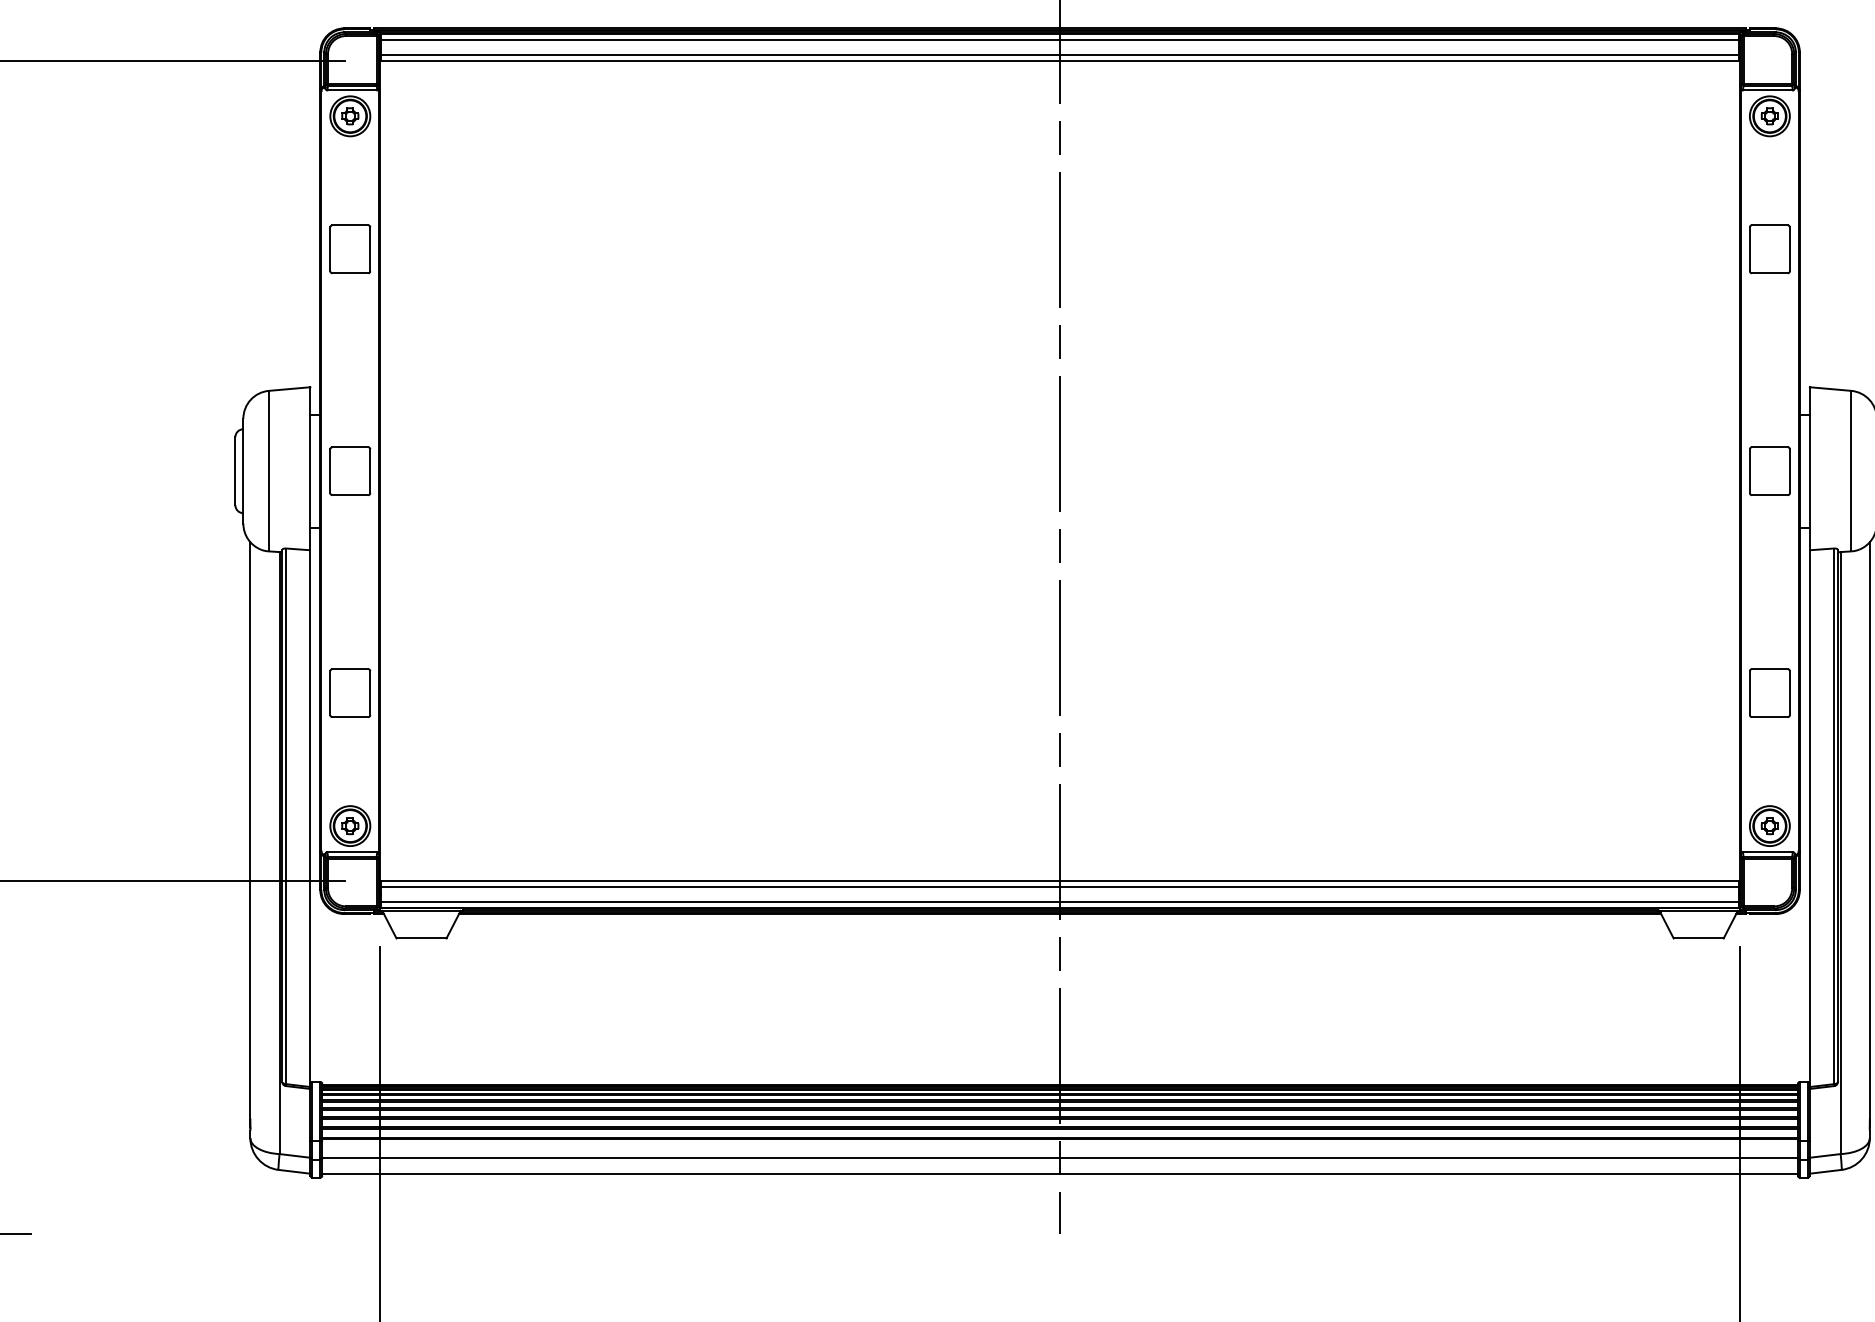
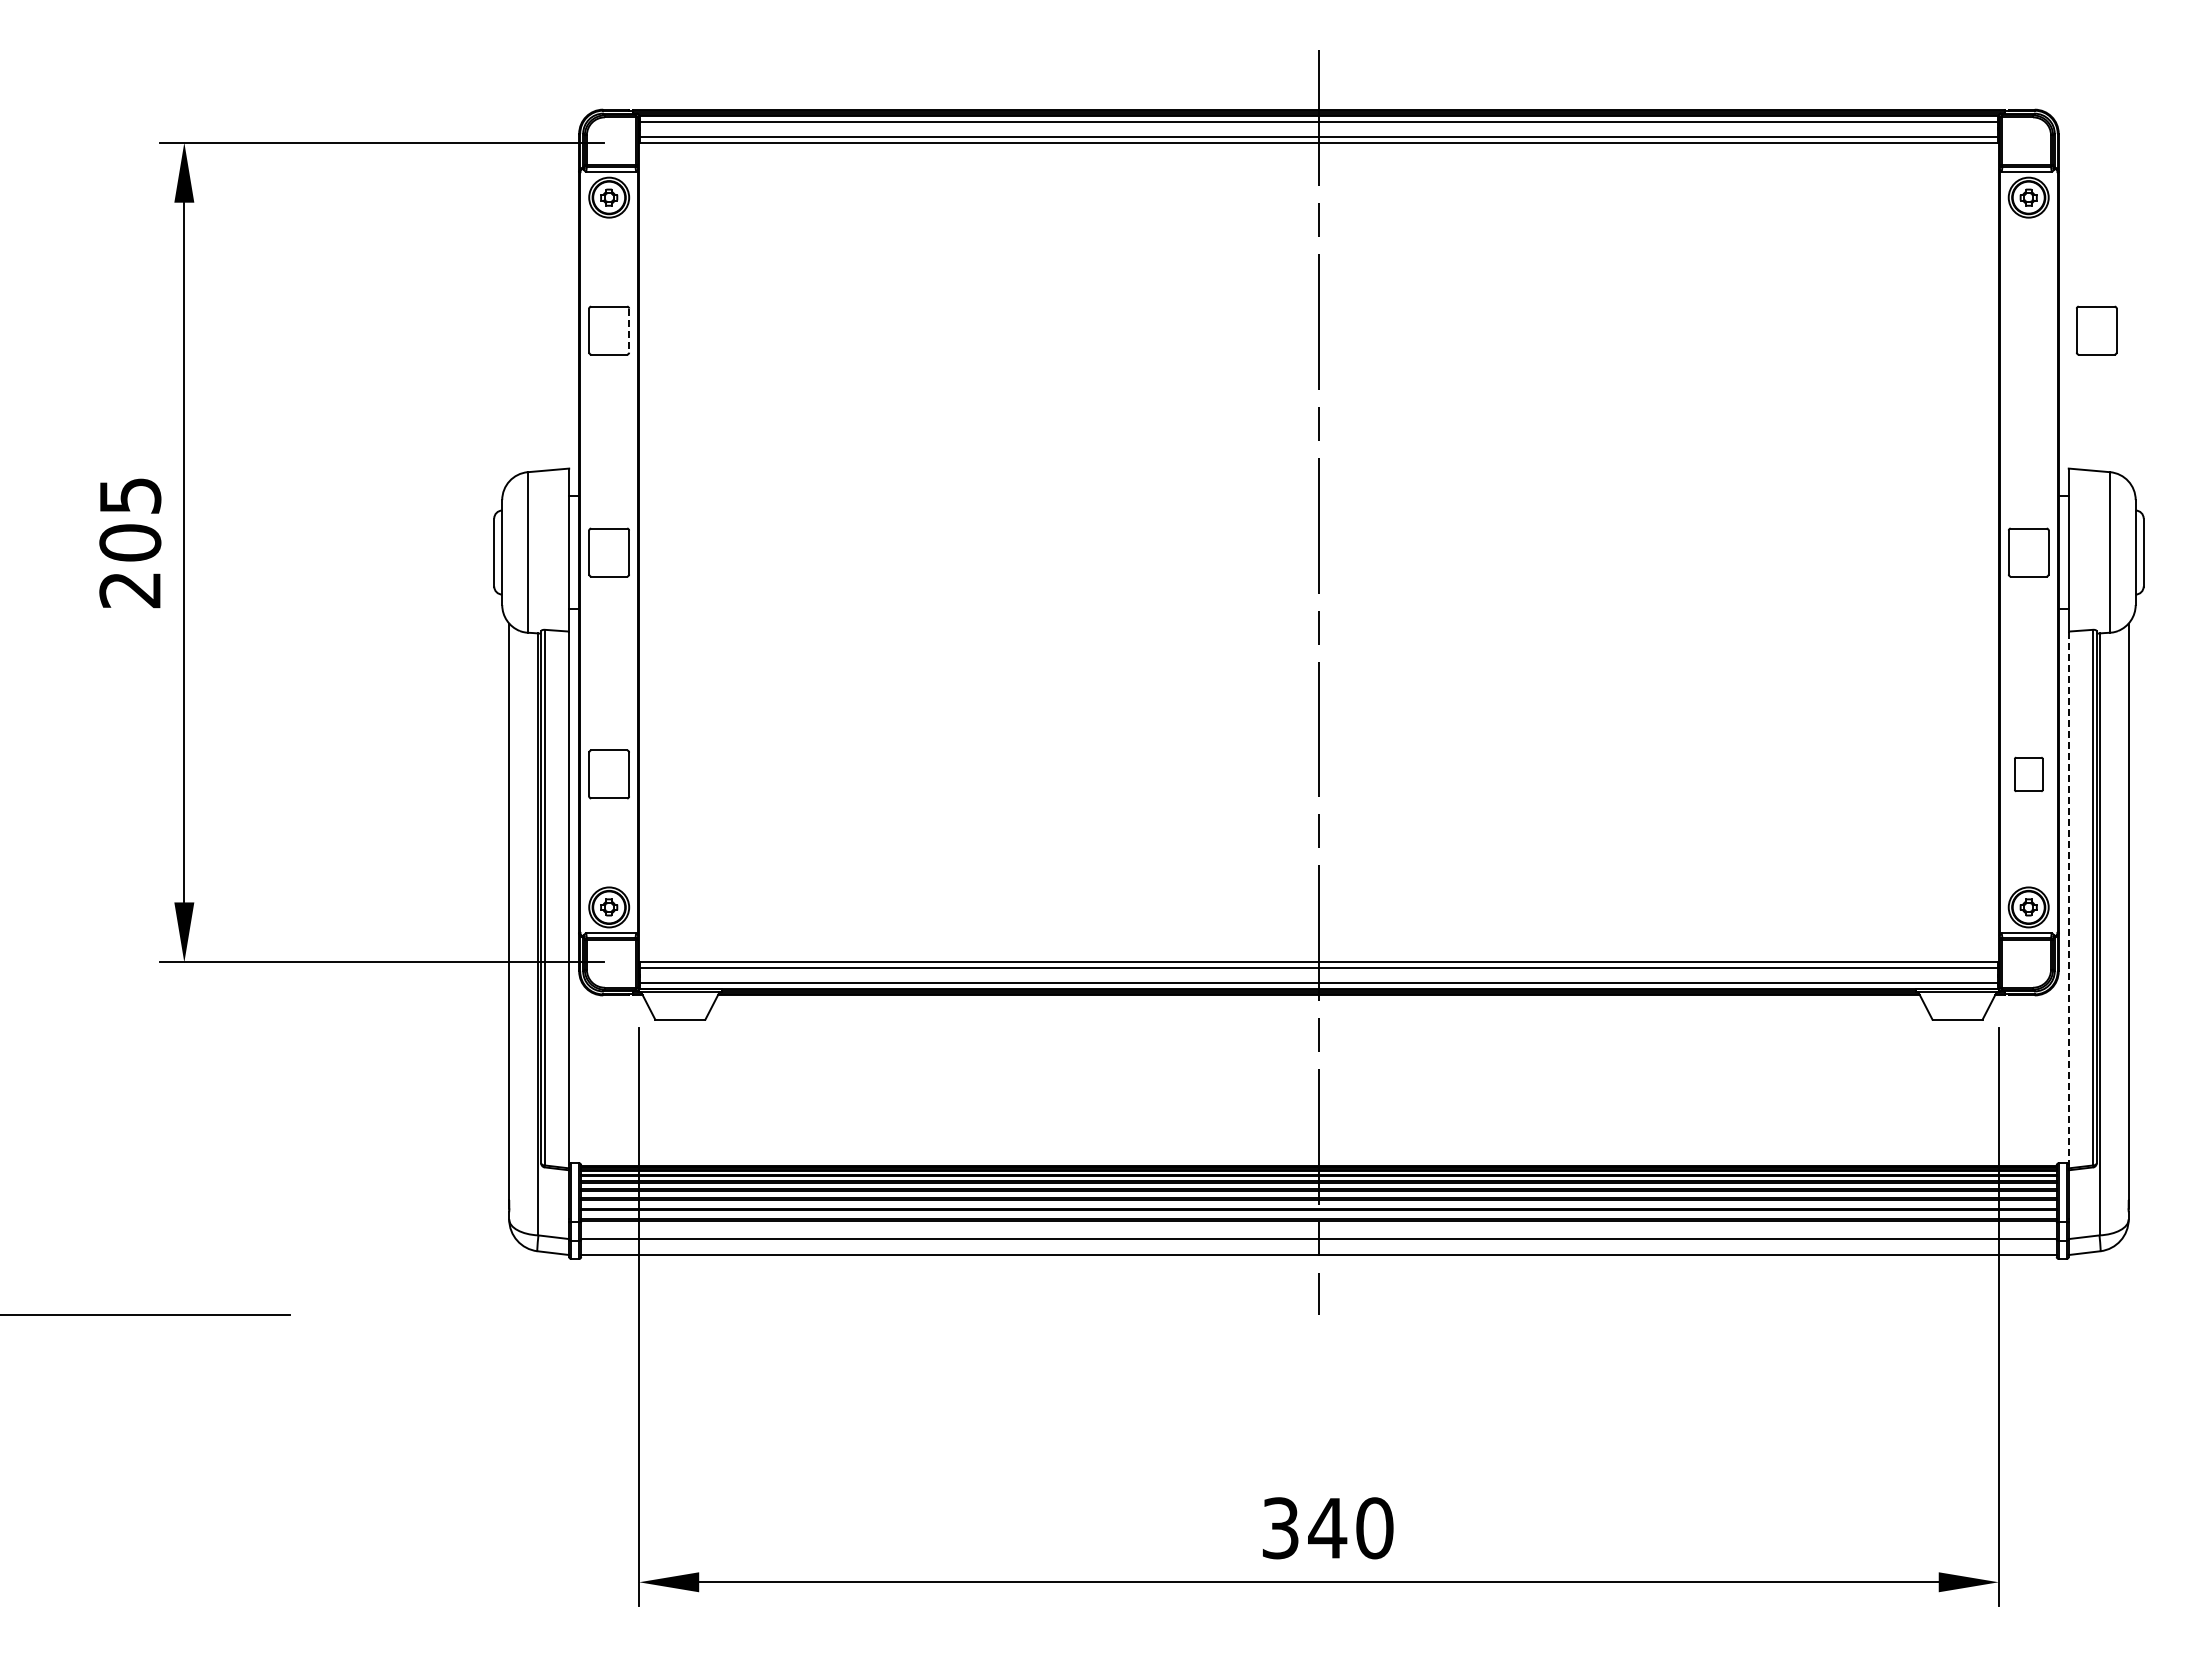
line: (370, 249) -> (629, 330), solid -> dashed
part: (1769, 249) -> (2096, 330), moved
part: (1769, 693) -> (2028, 774), size x0.7
line: (1809, 819) -> (2068, 900), solid -> dashed

